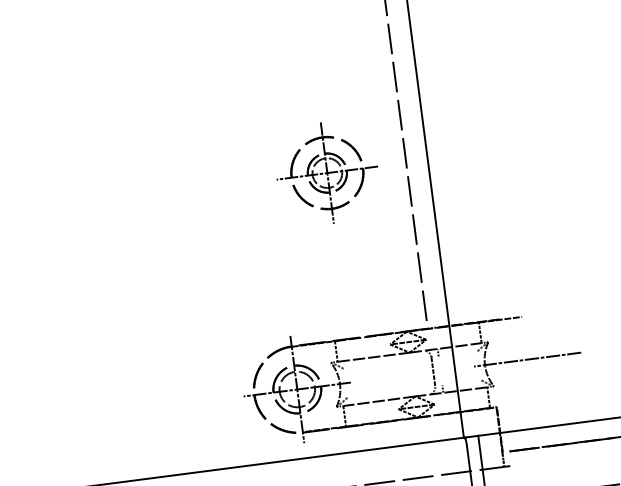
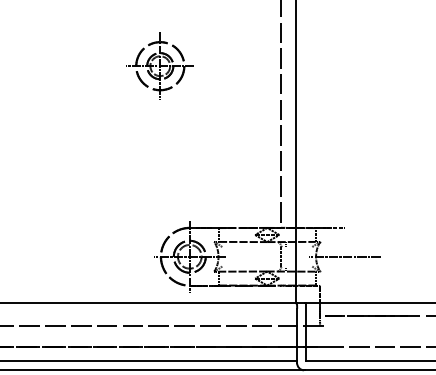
part: (326, 172) -> (159, 65), moved

